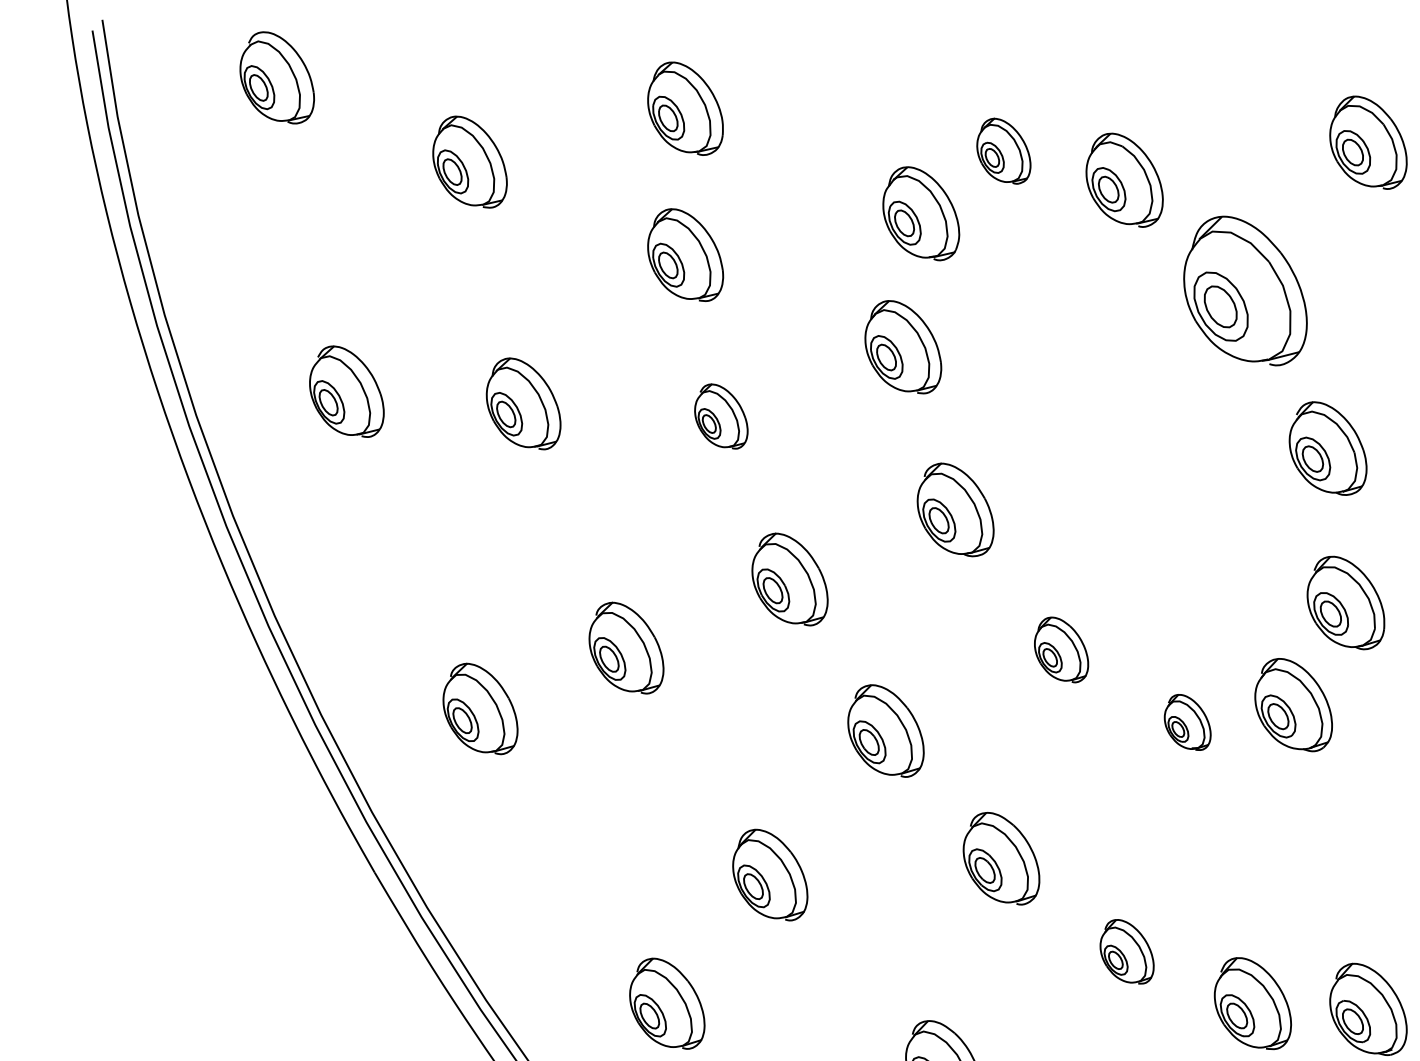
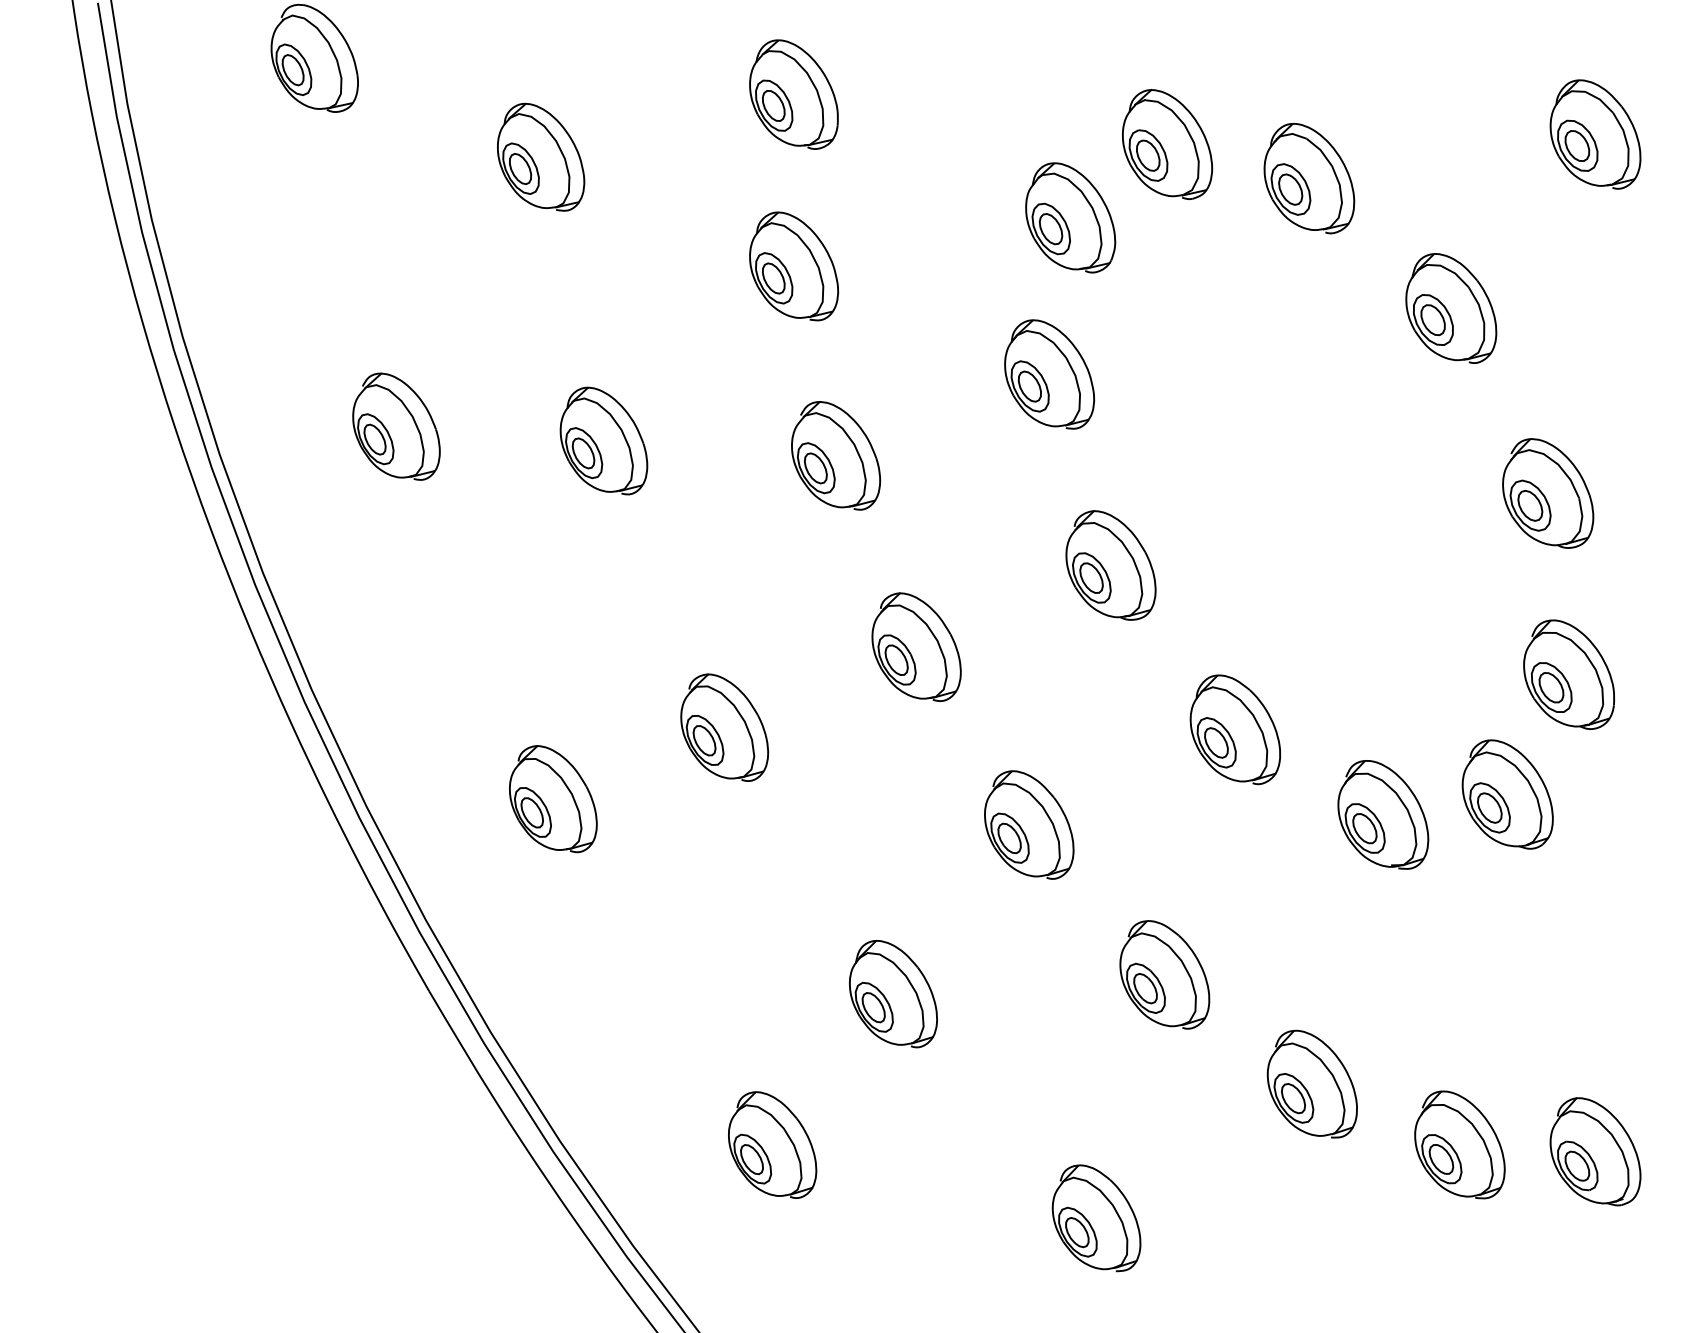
part: (1003, 151) -> (1167, 144), size x1.43
part: (1245, 290) -> (1451, 308), size x0.62
part: (720, 416) -> (835, 455), size x1.43
part: (1060, 649) -> (1234, 729), size x1.43
part: (1187, 722) -> (1383, 814), size x1.67
part: (1126, 951) -> (1311, 1083), size x1.43

